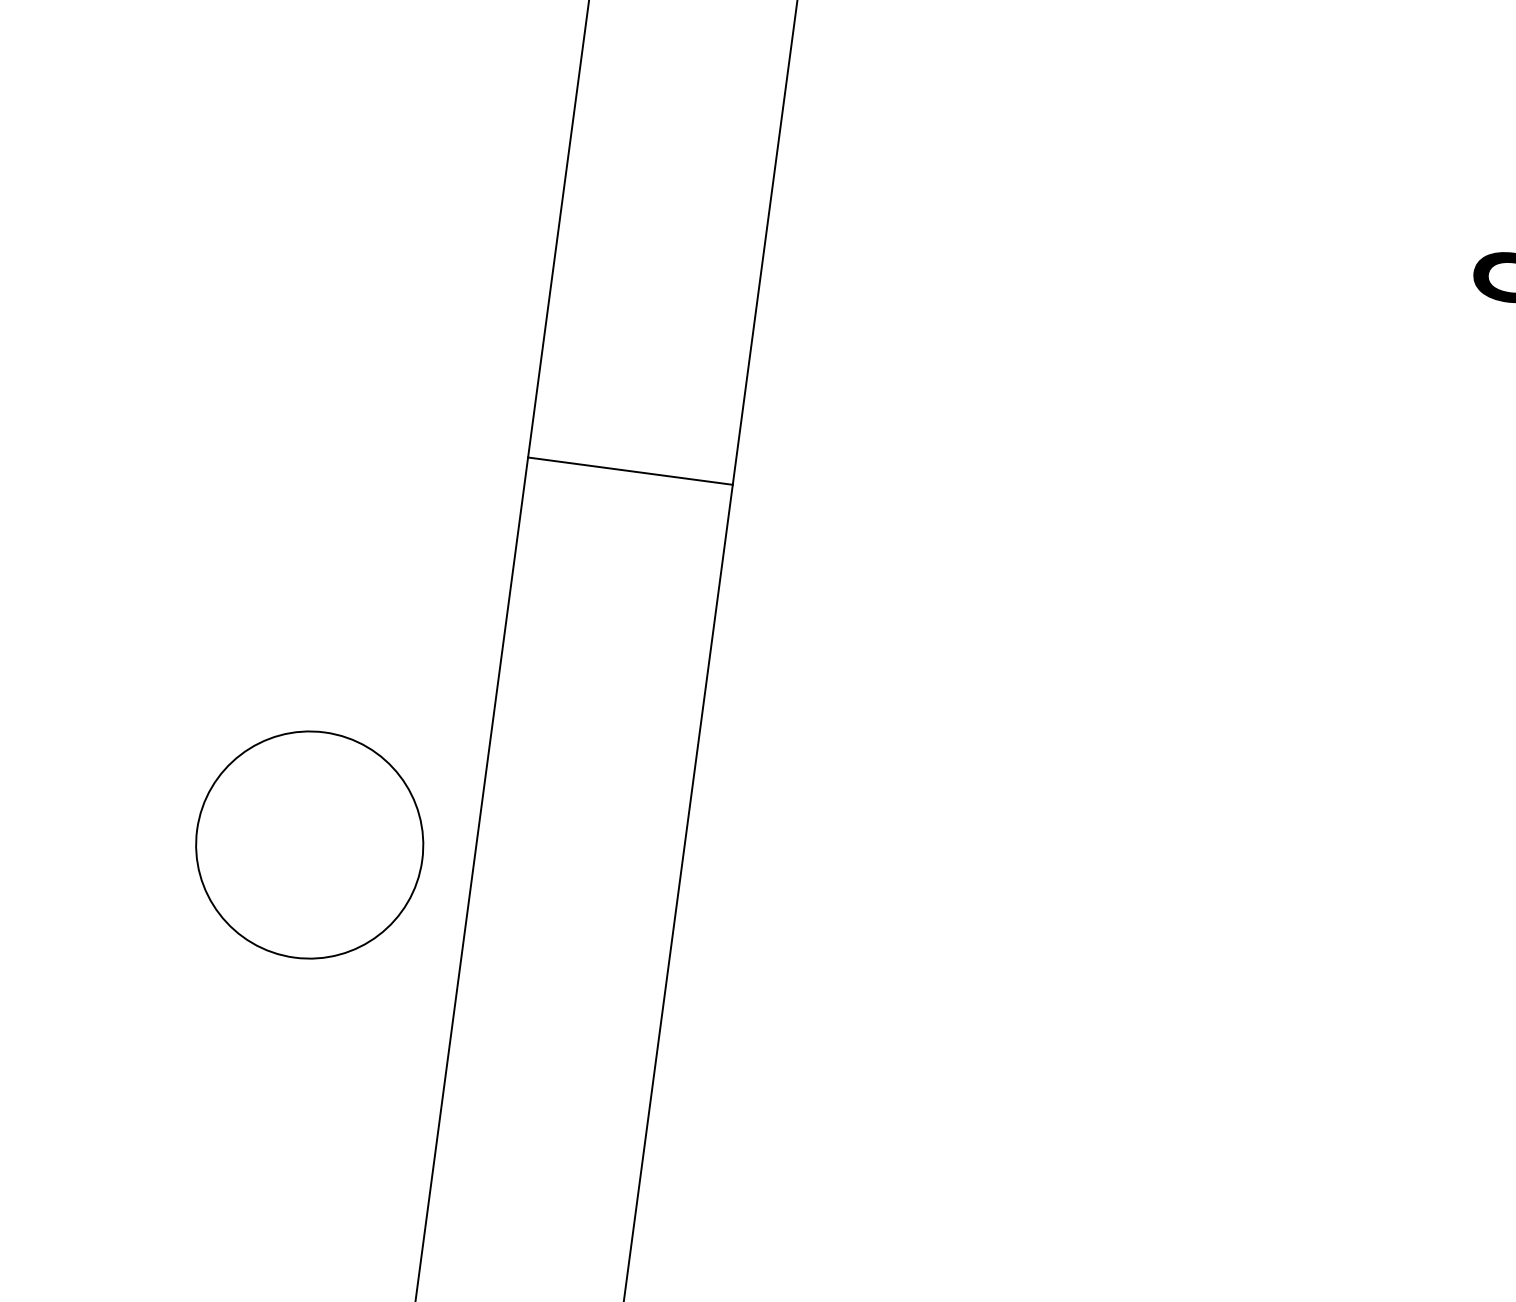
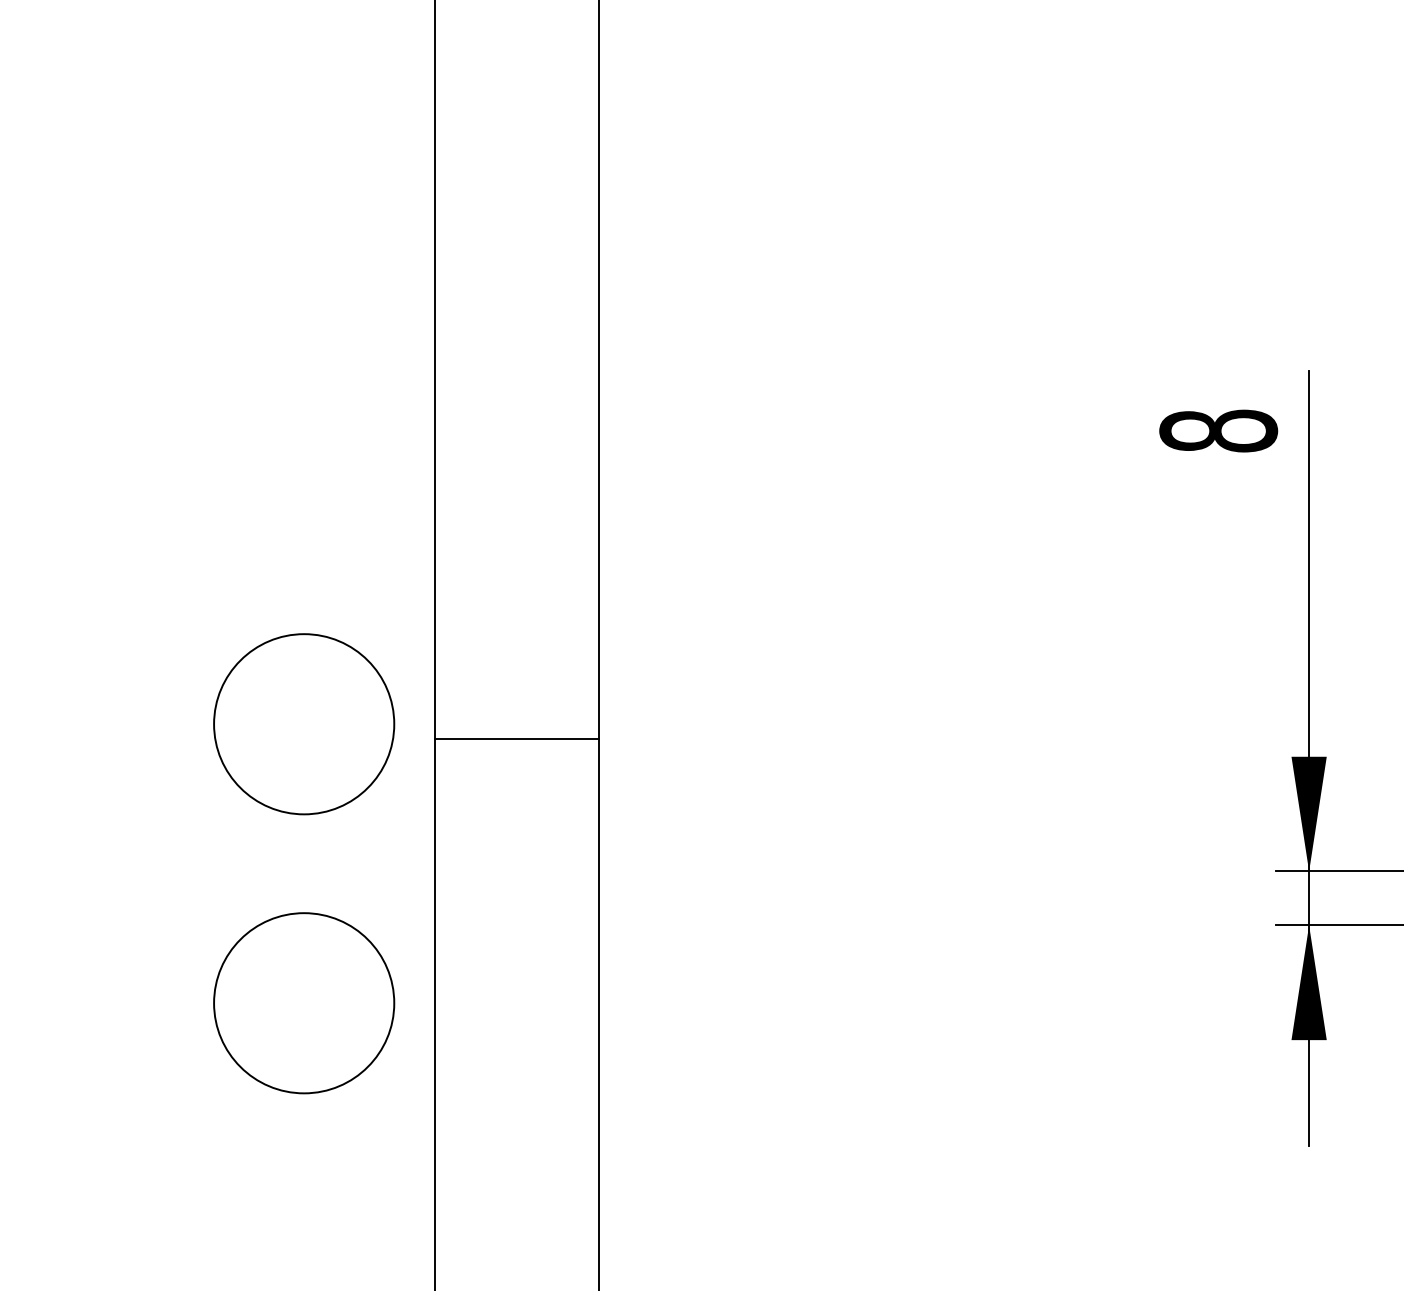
line: (630, 471) -> (517, 738), moved
circle: (356, 496) -> (304, 724), added

